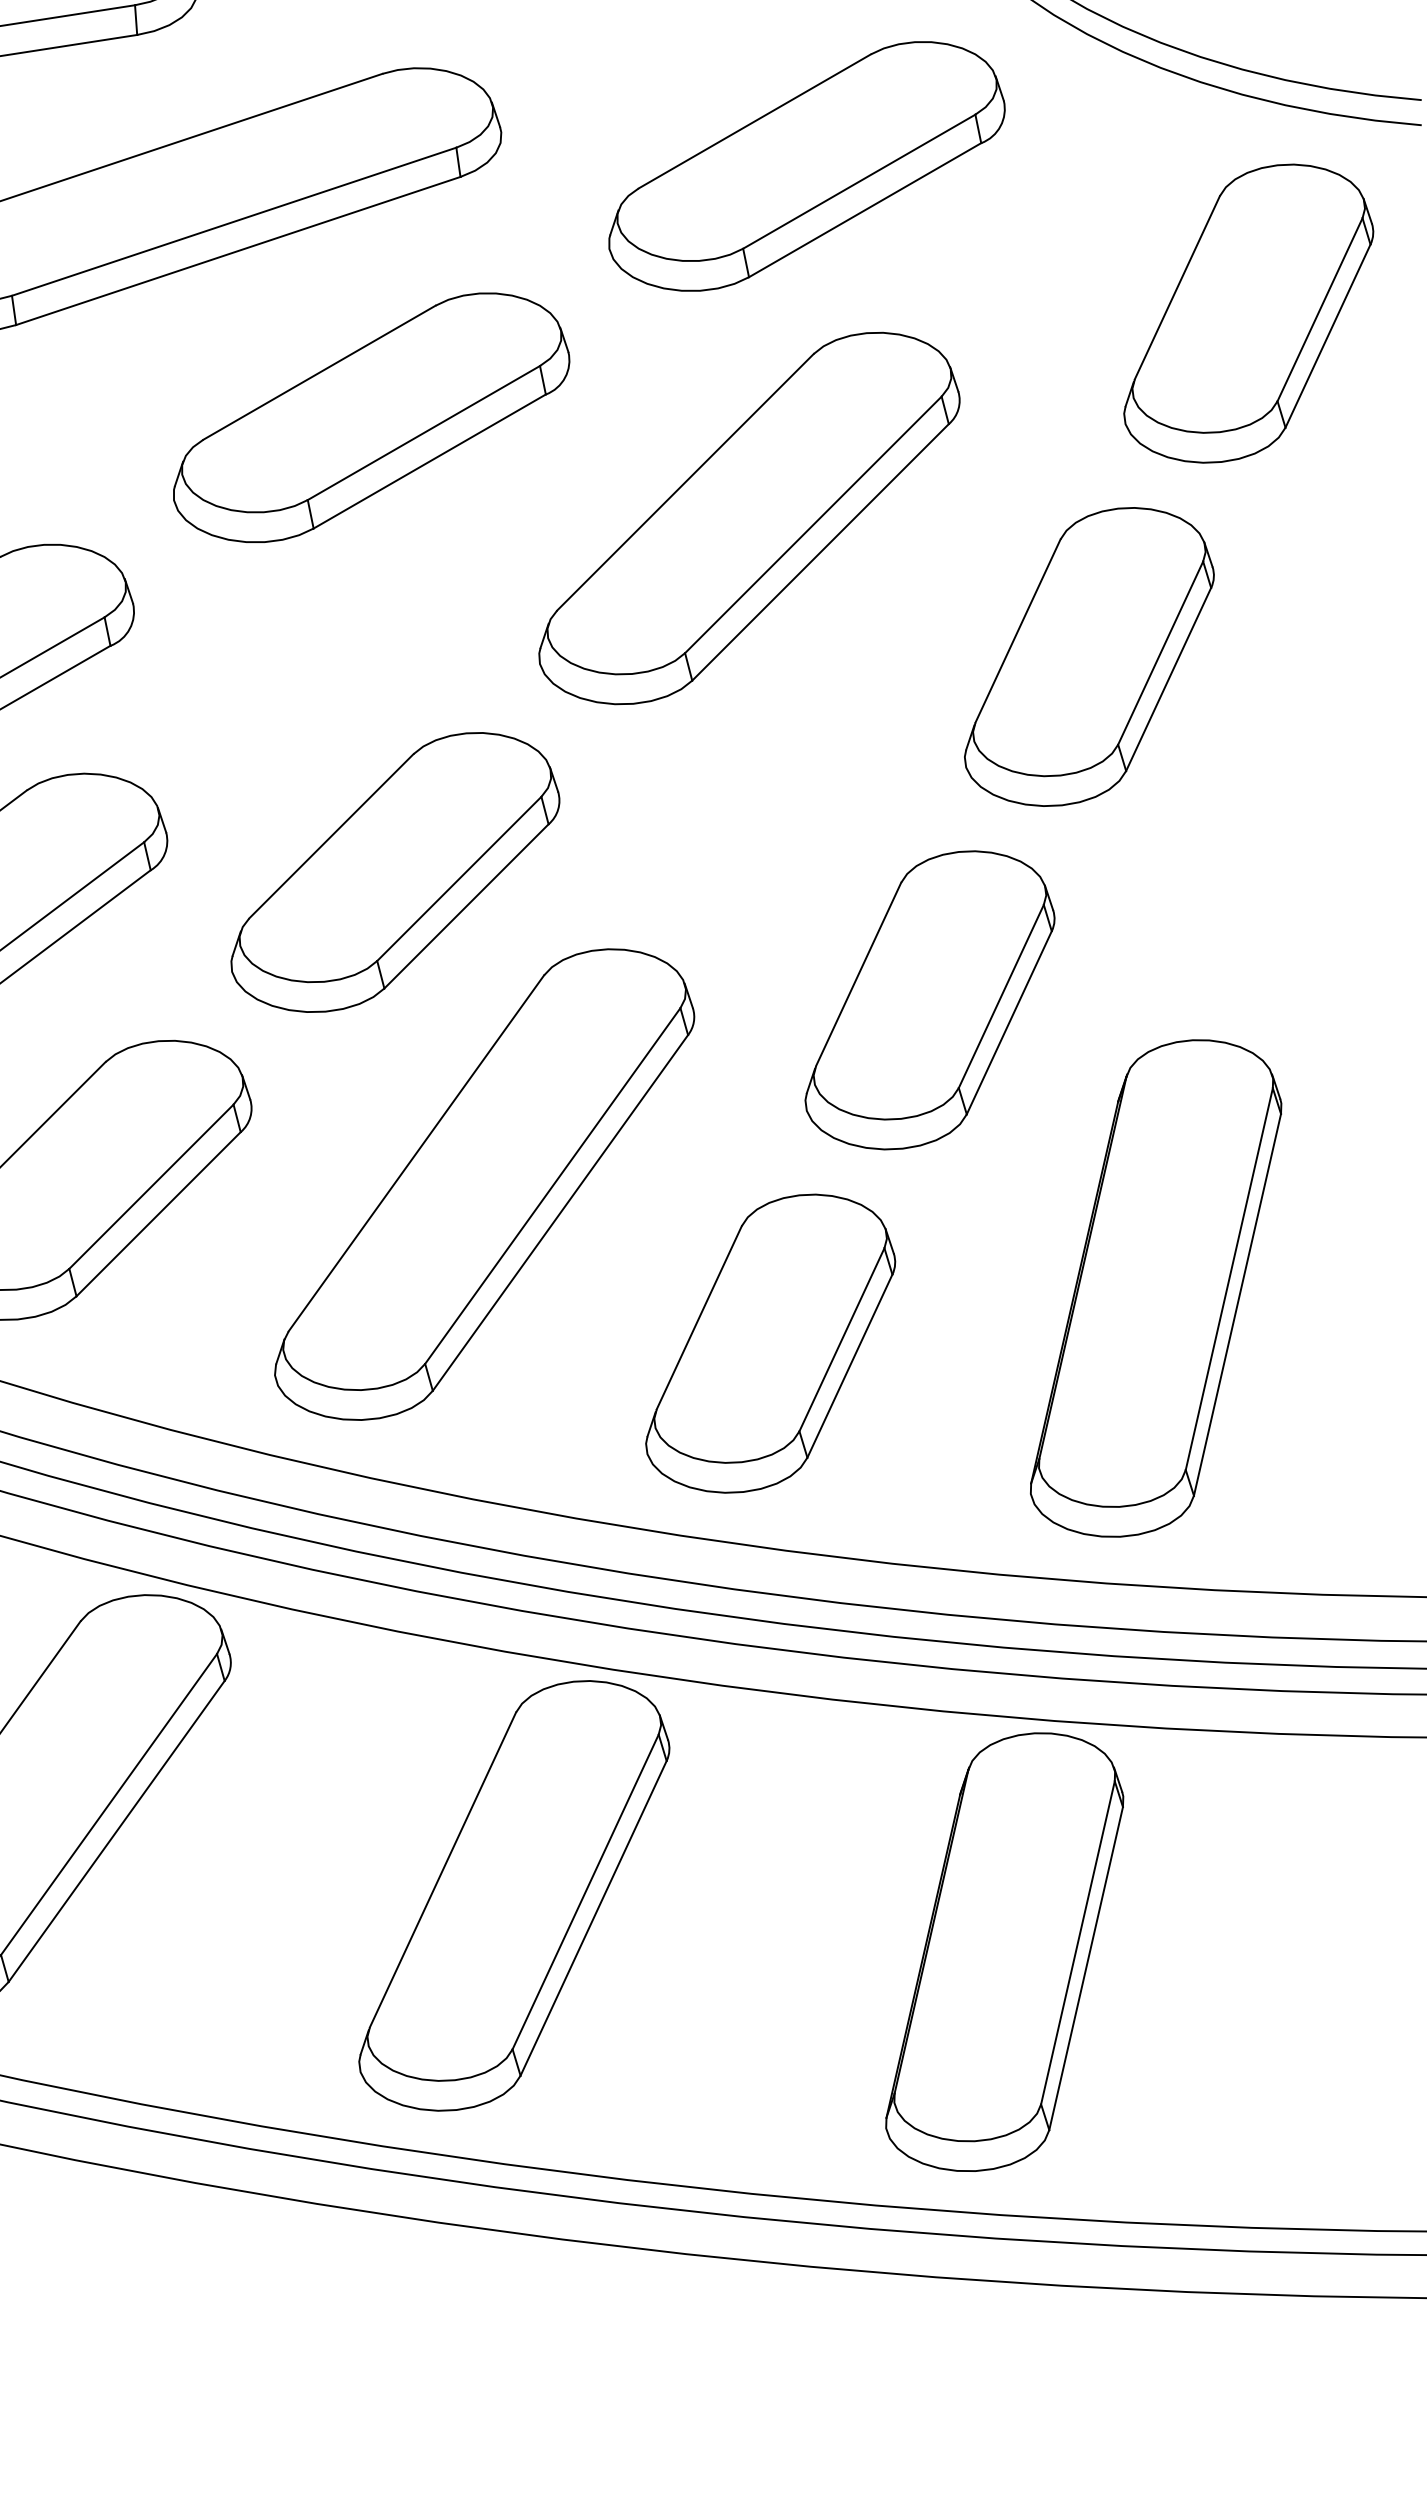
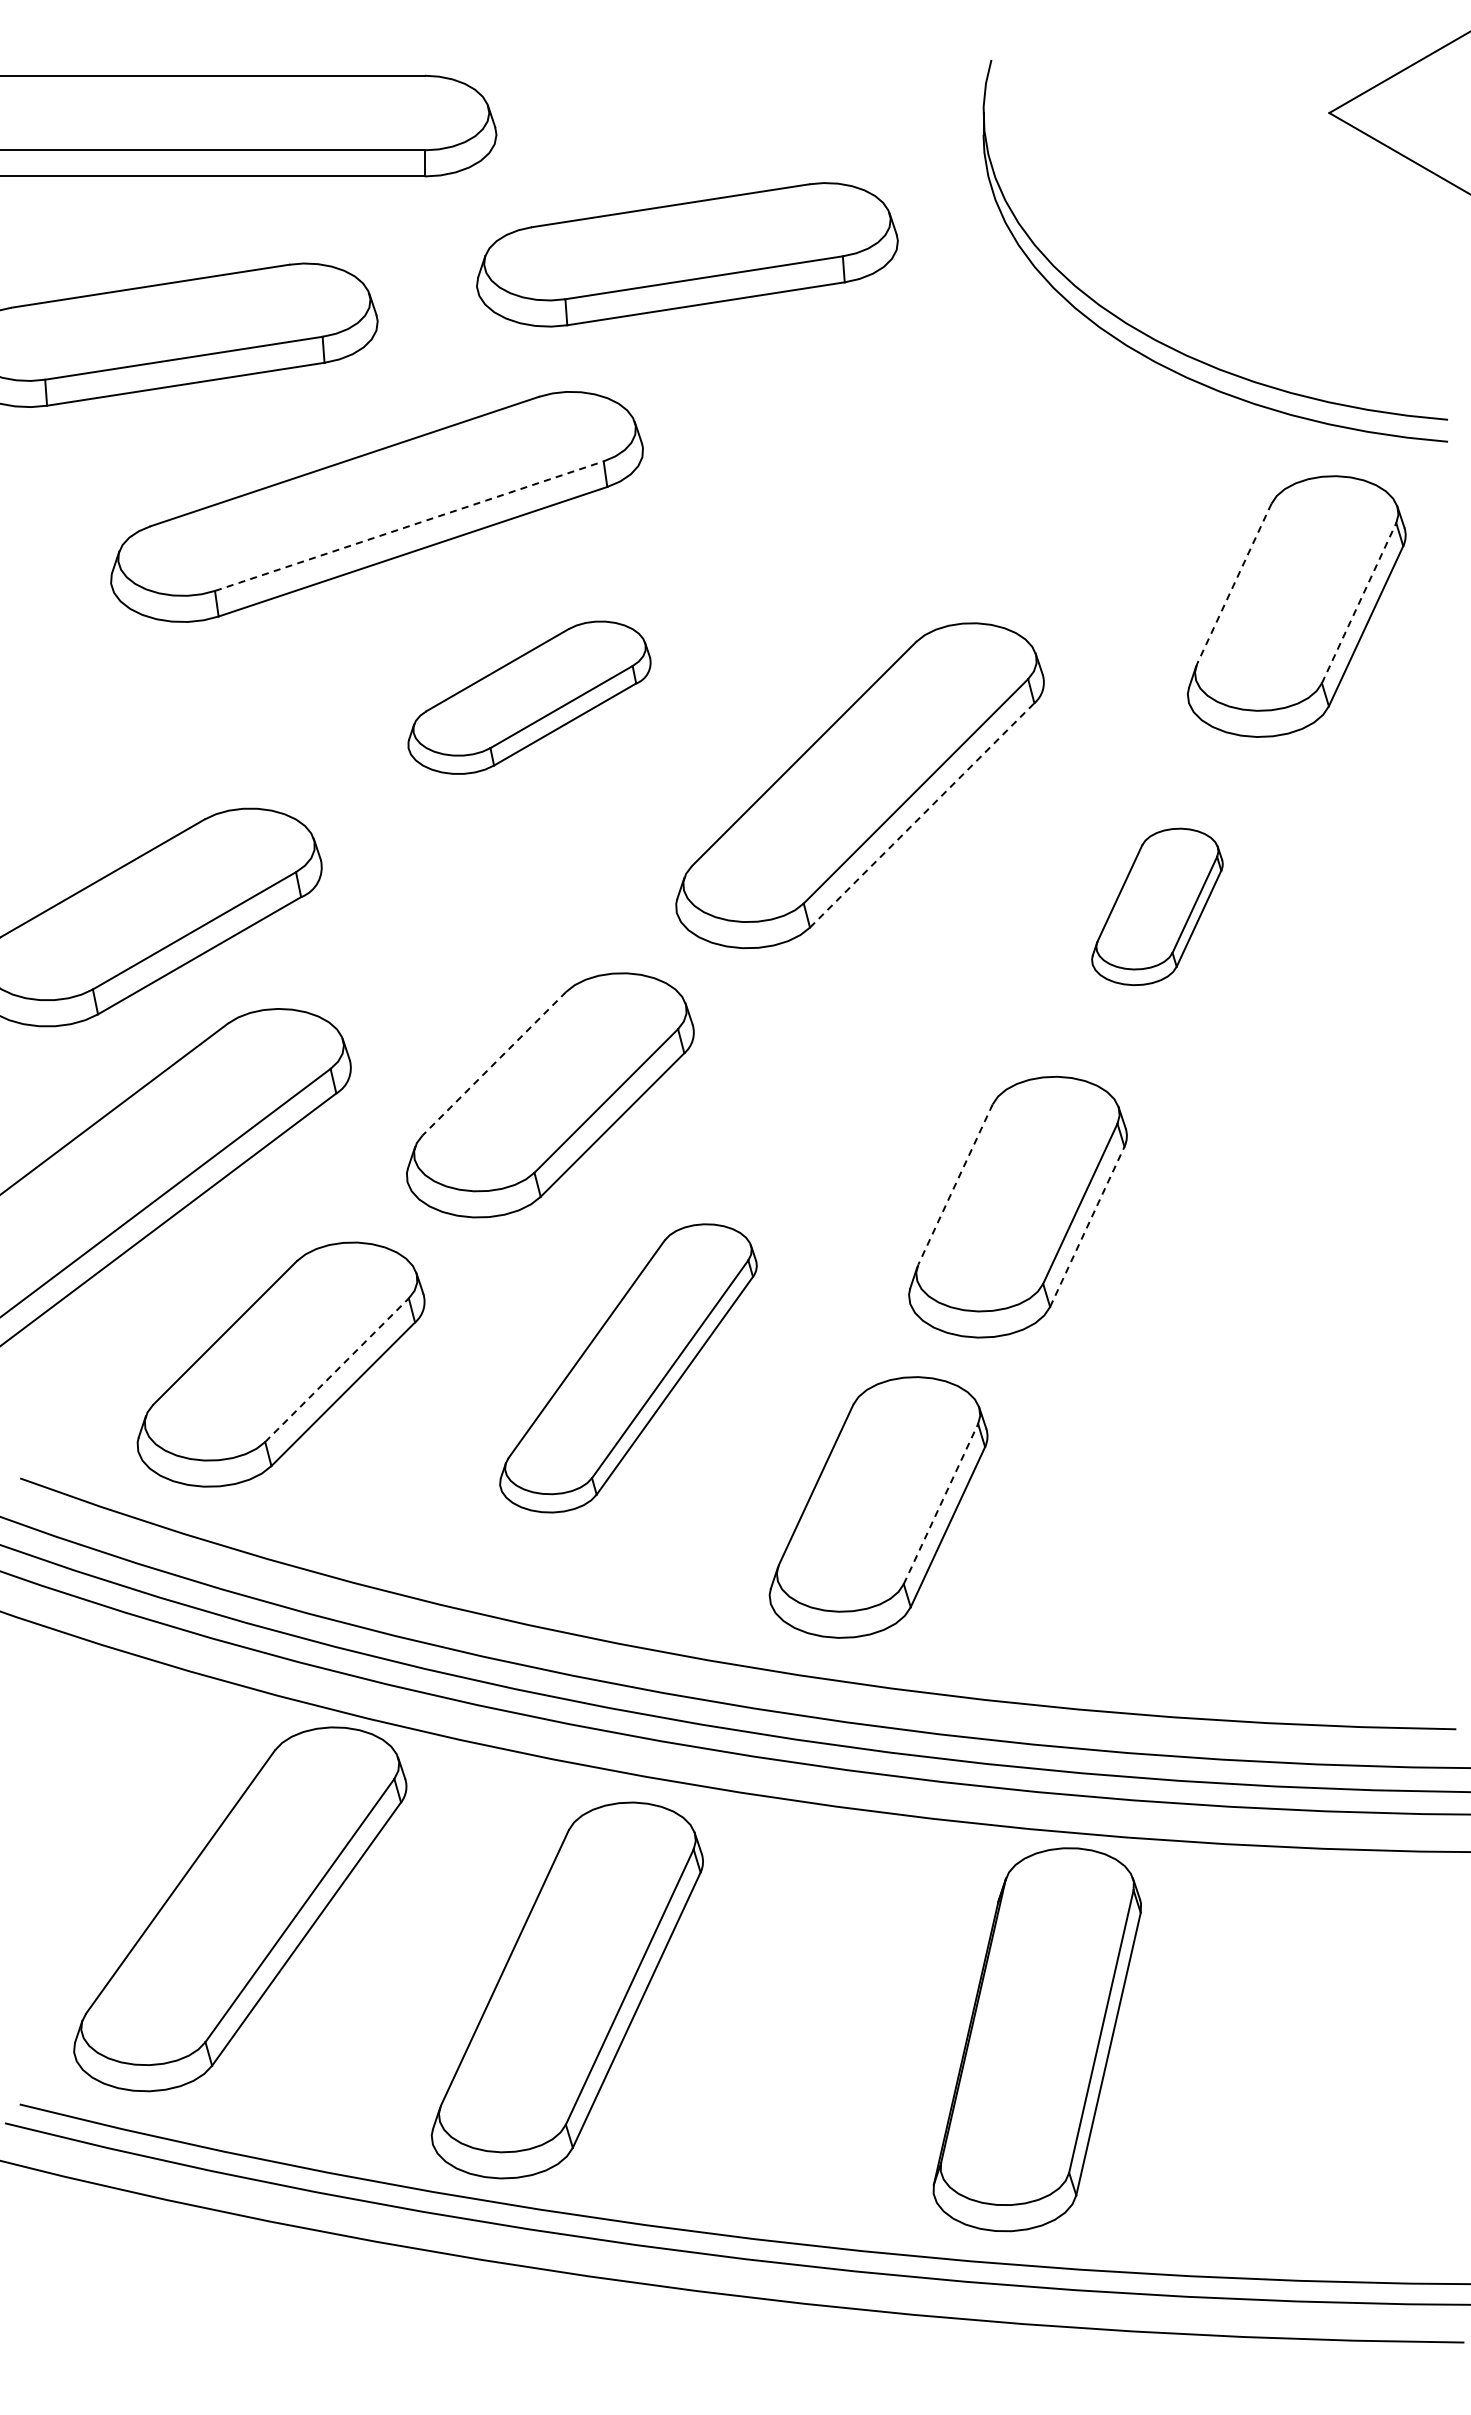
part: (807, 166) -> (910, 477), removed
line: (234, 222) -> (409, 526), solid -> dashed
line: (1177, 288) -> (1234, 584), solid -> dashed
line: (1320, 309) -> (1359, 602), solid -> dashed
part: (371, 417) -> (529, 697), size x0.7
line: (820, 552) -> (922, 815), solid -> dashed
part: (1089, 656) -> (1157, 906), size x0.6
line: (331, 836) -> (494, 1063), solid -> dashed
line: (858, 974) -> (955, 1184), solid -> dashed
line: (1009, 1022) -> (1087, 1226), solid -> dashed
part: (484, 1184) -> (628, 1368), size x0.7
line: (152, 1187) -> (337, 1370), solid -> dashed
part: (1155, 1288) -> (1215, 1459), removed
line: (842, 1339) -> (941, 1503), solid -> dashed
part: (513, 1895) -> (566, 1990), moved
part: (1003, 1951) -> (1036, 2039), moved

